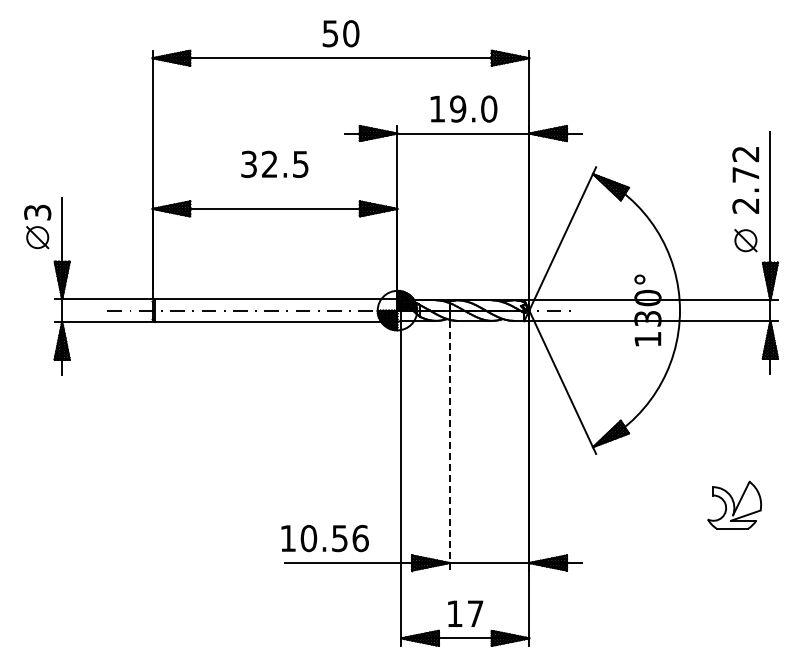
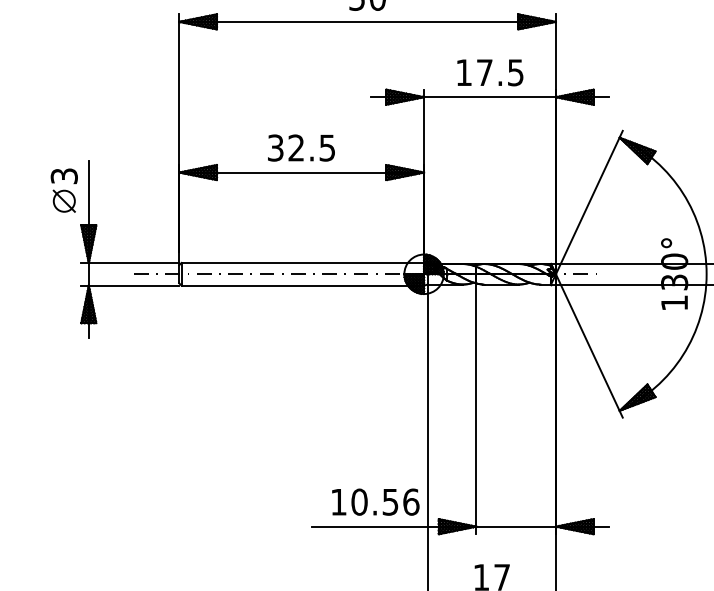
text: (473, 108) -> (500, 72), 19.0 -> 17.5
text: (274, 163) -> (301, 147), moved
line: (449, 445) -> (476, 409), dashed -> solid
text: (324, 538) -> (375, 502), moved

